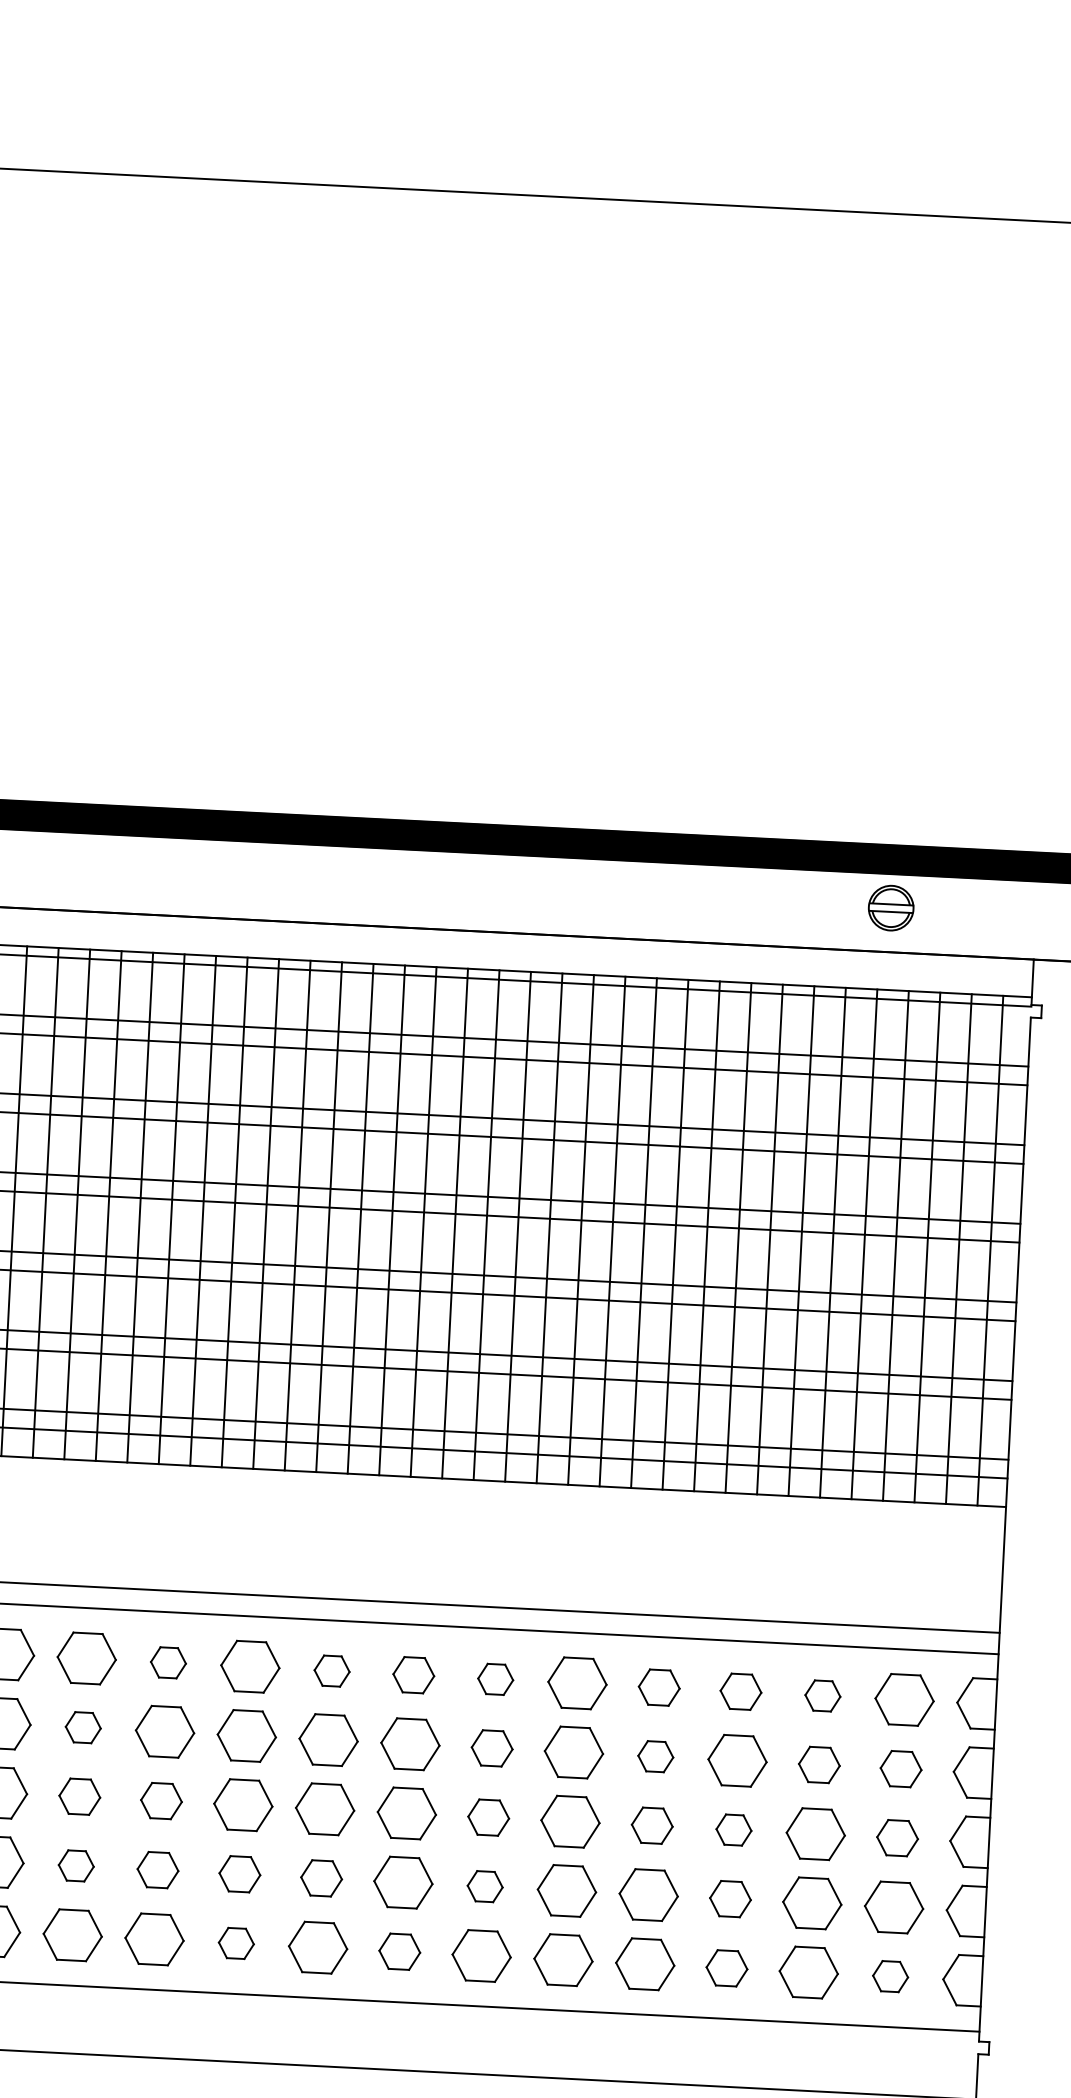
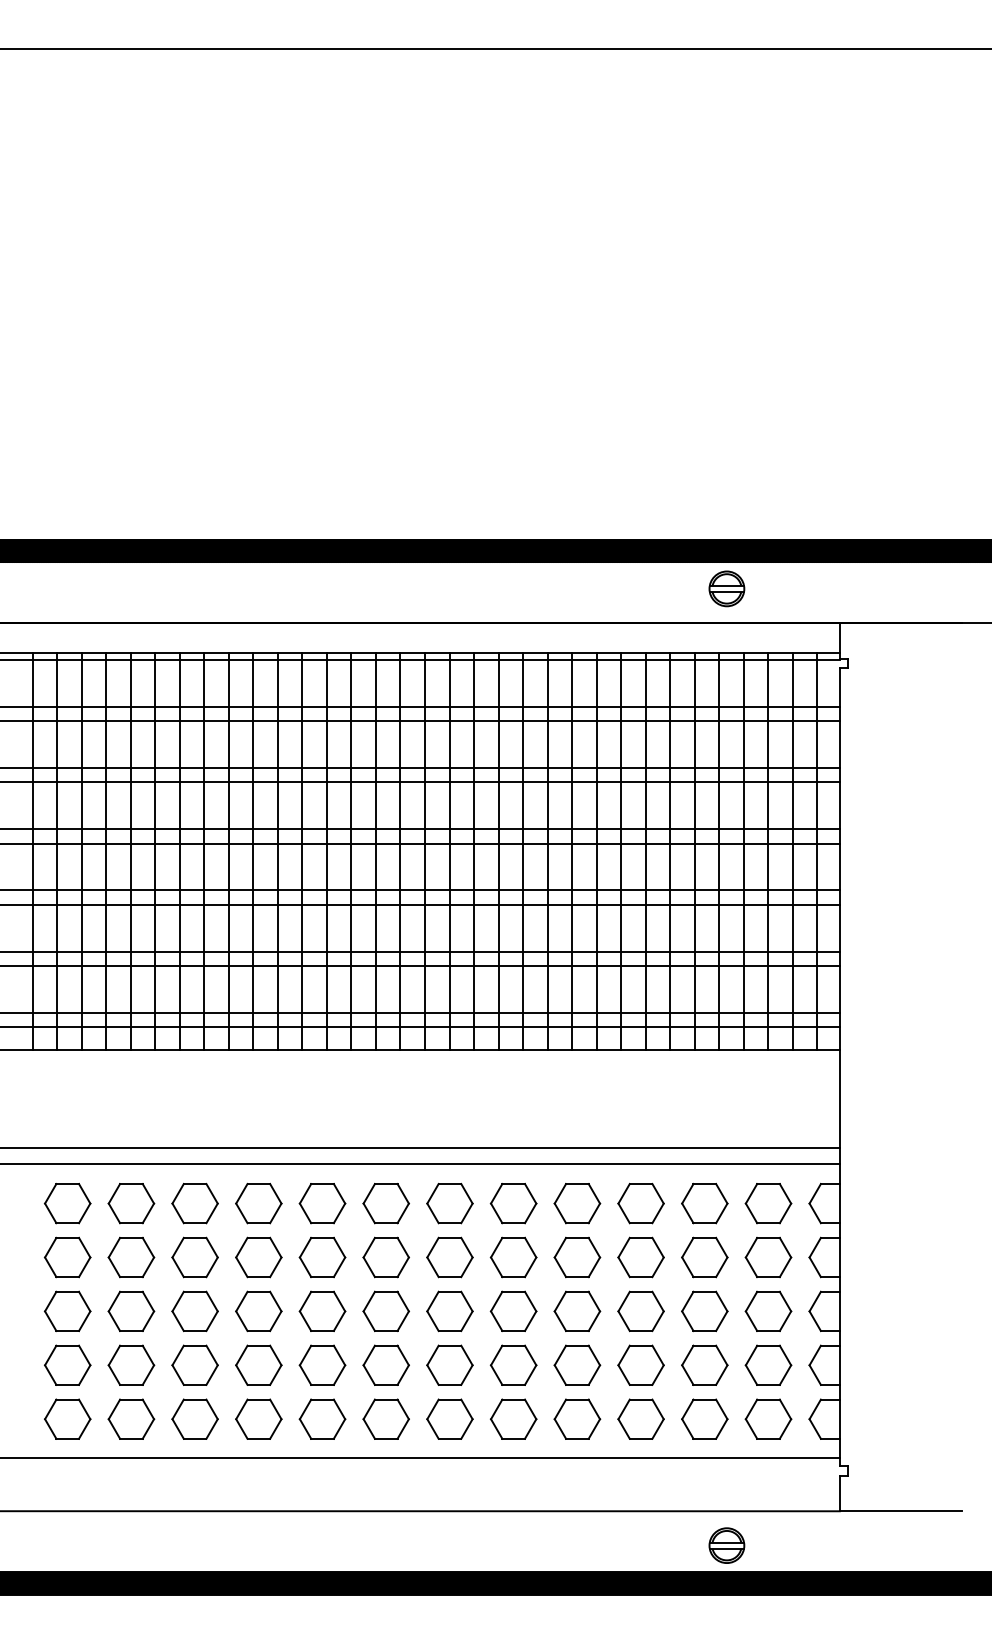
part: (167, 1662) -> (194, 1203), size x1.67
part: (332, 1670) -> (322, 1203), size x1.67
part: (412, 1674) -> (385, 1203), size x1.43
part: (495, 1679) -> (449, 1203), size x1.67
part: (659, 1687) -> (577, 1203), size x1.43
part: (740, 1691) -> (640, 1203), size x1.43
part: (822, 1695) -> (704, 1203), size x1.67
part: (83, 1727) -> (131, 1257), size x1.67
part: (491, 1748) -> (449, 1257), size x1.43
part: (655, 1756) -> (577, 1257), size x1.67
part: (818, 1764) -> (704, 1257), size x1.43
part: (901, 1769) -> (768, 1257), size x1.43
part: (79, 1795) -> (131, 1310), size x1.43
part: (160, 1801) -> (194, 1311), size x1.43
part: (488, 1817) -> (449, 1311), size x1.43
part: (652, 1824) -> (577, 1310), size x1.43
part: (733, 1830) -> (640, 1311), size x1.67
part: (897, 1837) -> (768, 1310), size x1.43
part: (76, 1865) -> (131, 1364), size x1.67
part: (157, 1869) -> (194, 1364), size x1.43
part: (239, 1873) -> (258, 1364), size x1.43
part: (321, 1877) -> (322, 1364), size x1.43
part: (484, 1885) -> (449, 1364), size x1.67
part: (729, 1898) -> (640, 1364), size x1.43
part: (235, 1942) -> (258, 1418), size x1.67
part: (398, 1950) -> (385, 1418), size x1.43
part: (726, 1967) -> (640, 1418), size x1.43
part: (890, 1975) -> (768, 1418), size x1.67

